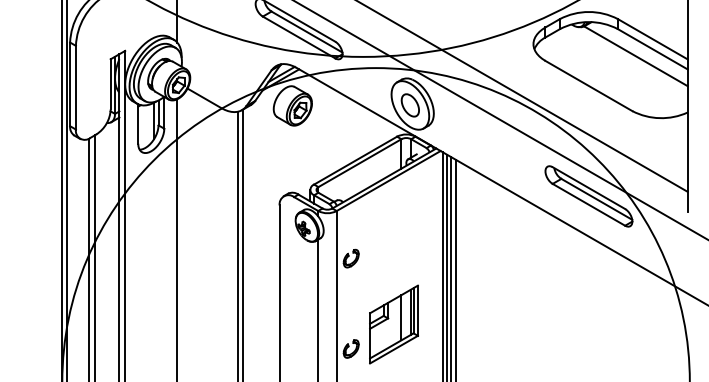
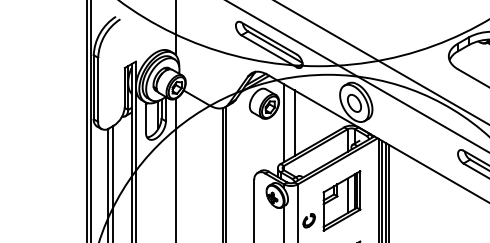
line: (318, 131) -> (284, 123), added
line: (332, 131) -> (294, 123), added
part: (393, 232) -> (341, 200), added

